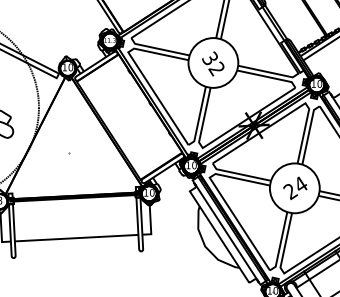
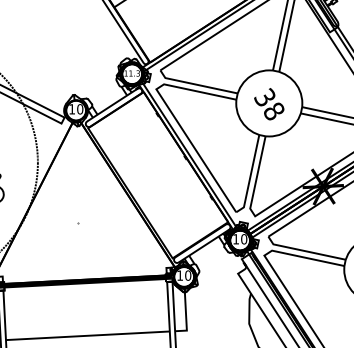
text: (216, 68) -> (273, 110), 32 -> 38

